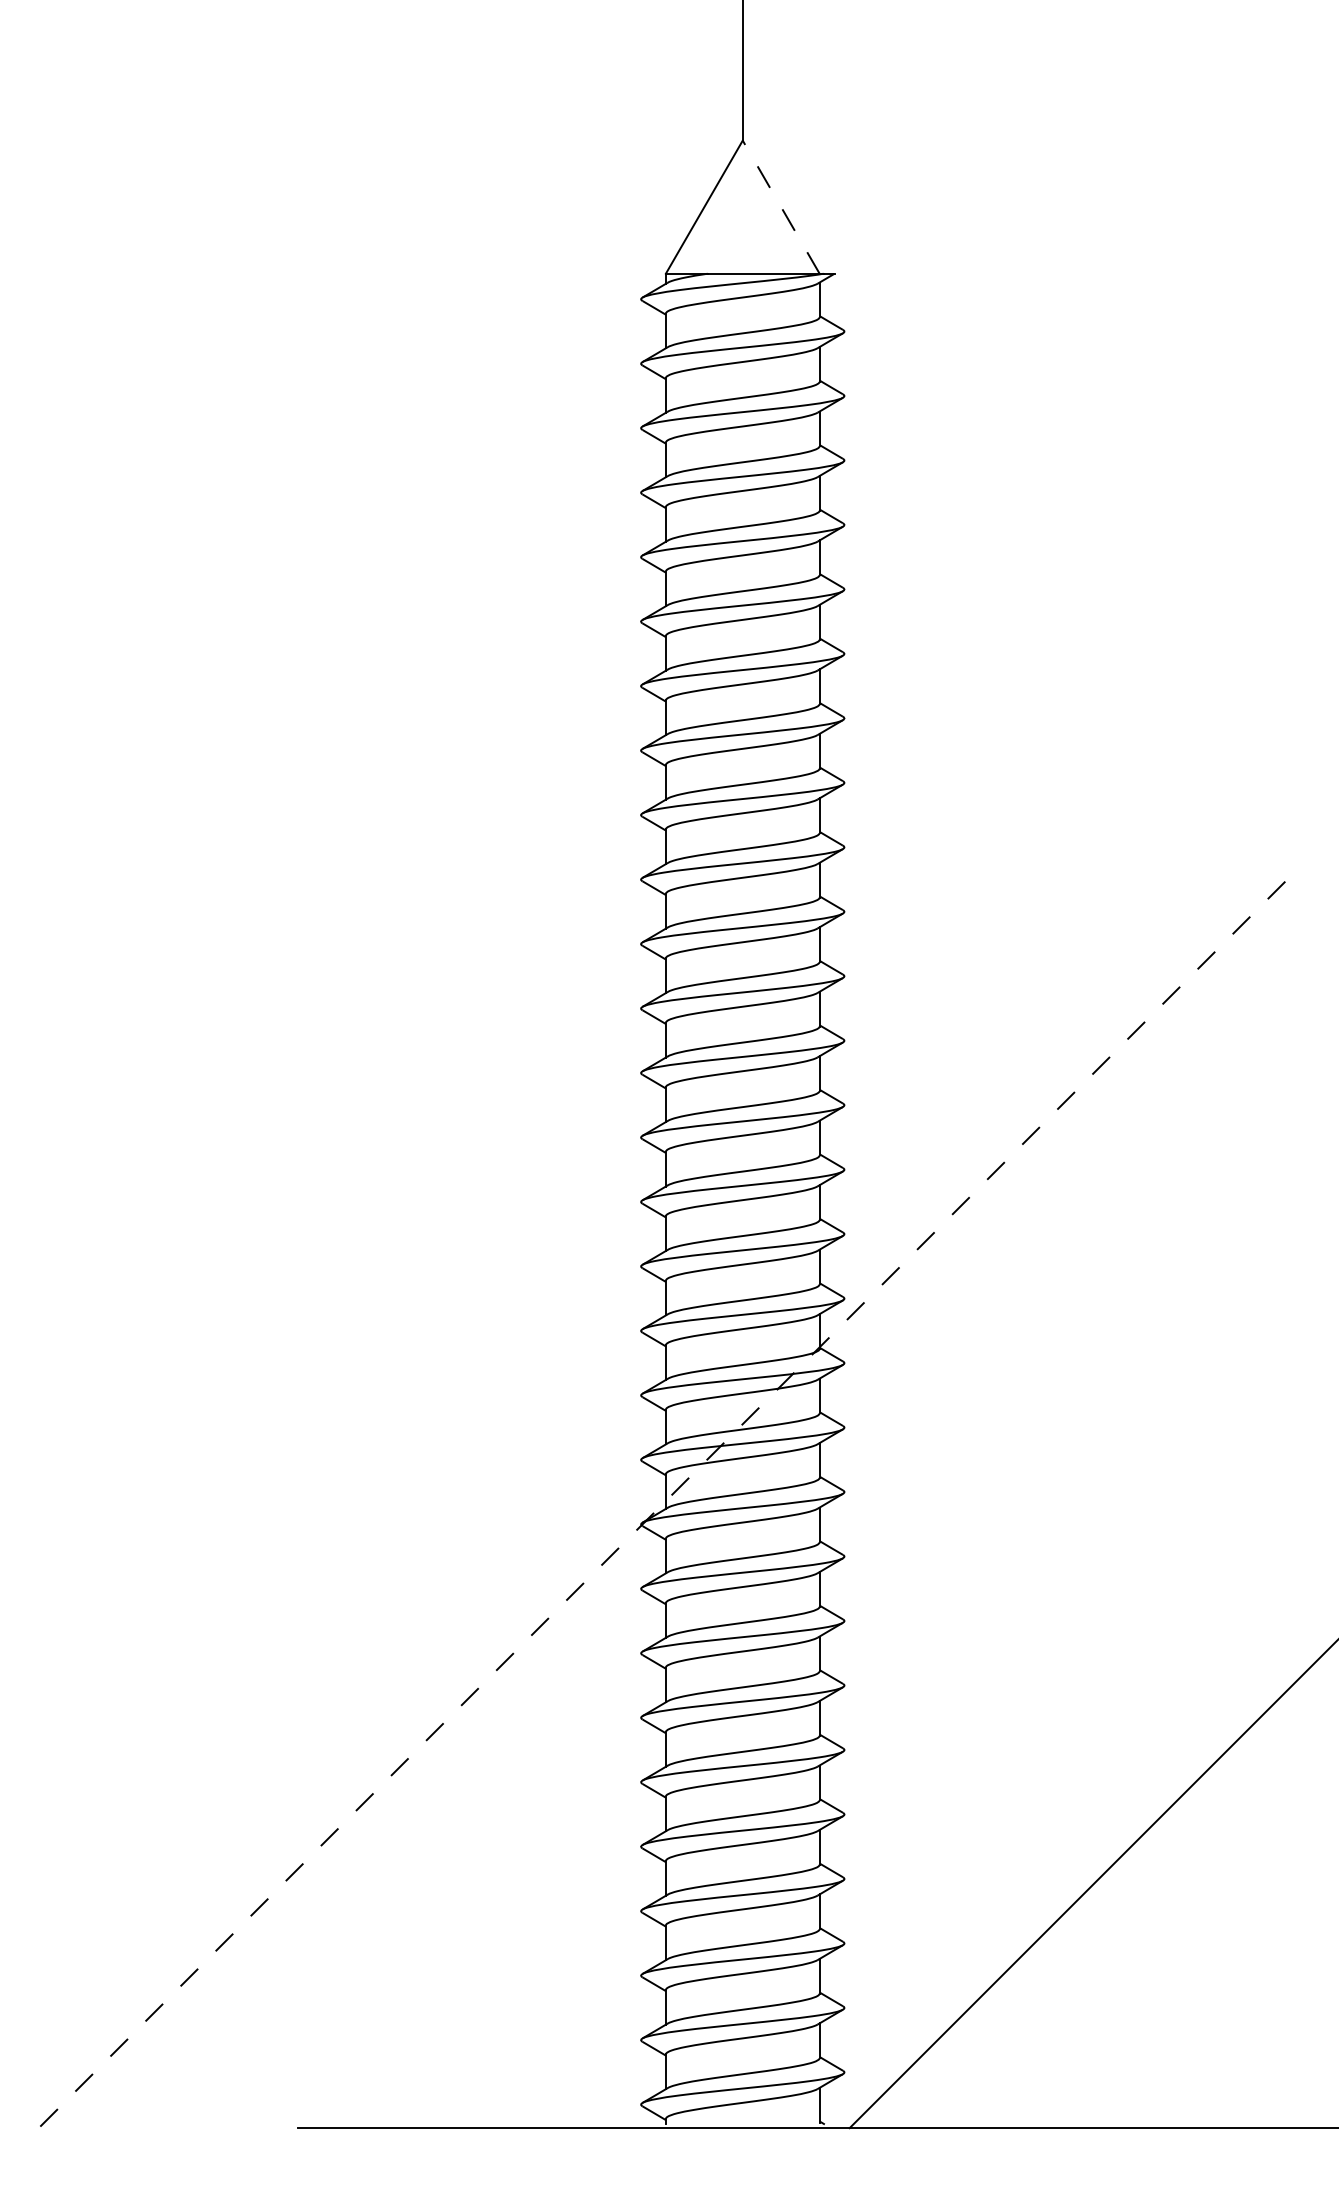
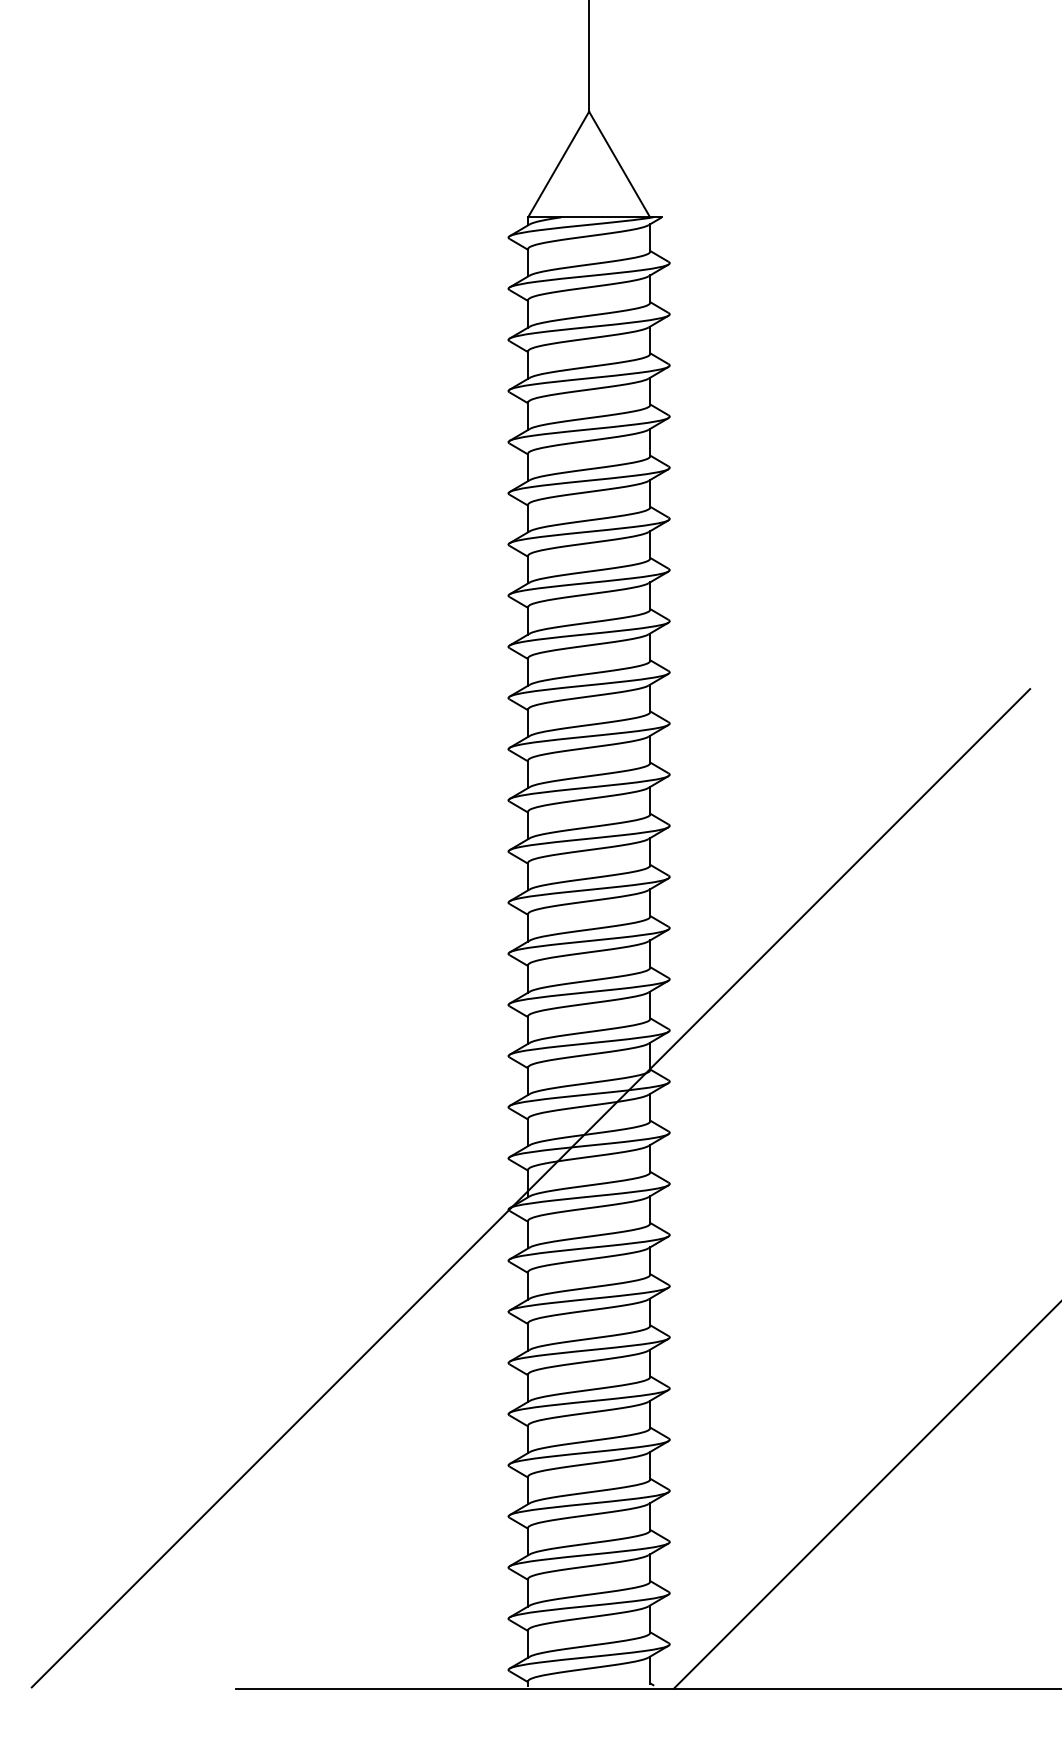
line: (781, 207) -> (619, 164), dashed -> solid
line: (669, 1497) -> (531, 1188), dashed -> solid

